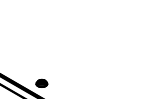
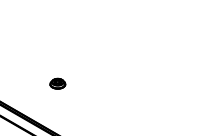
part: (41, 83) -> (57, 83), moved

